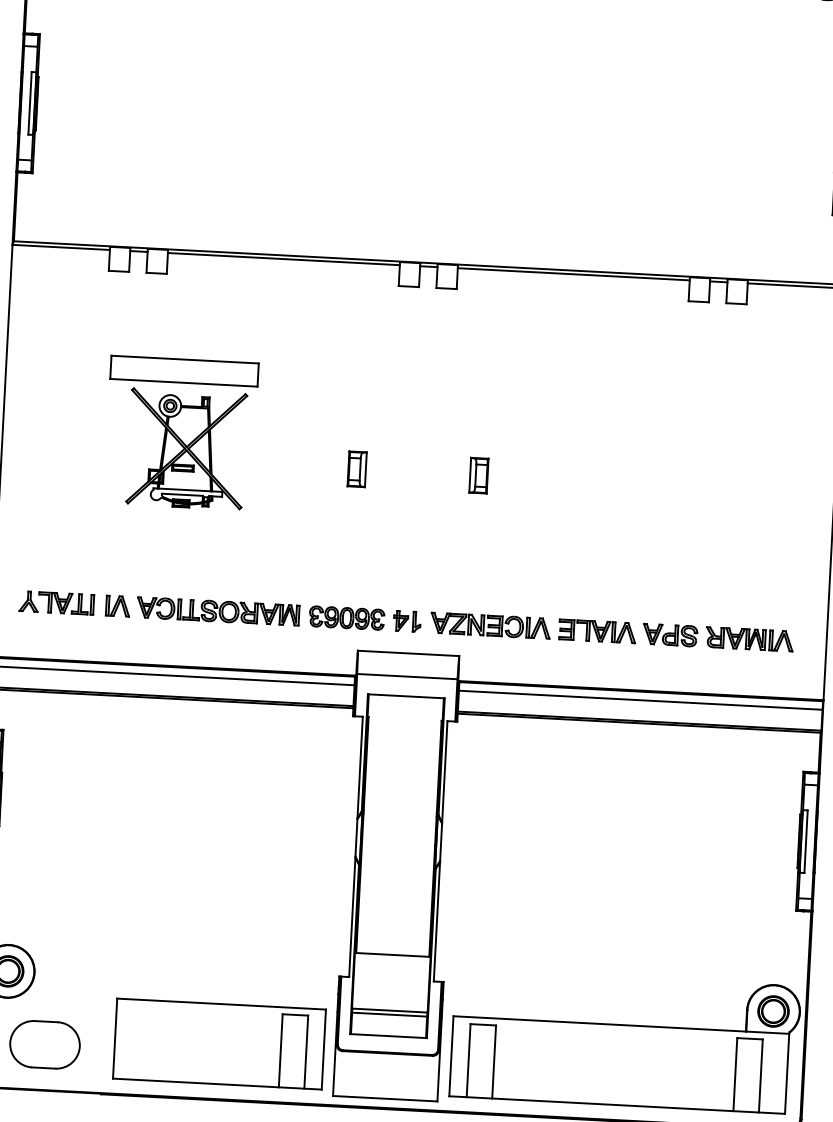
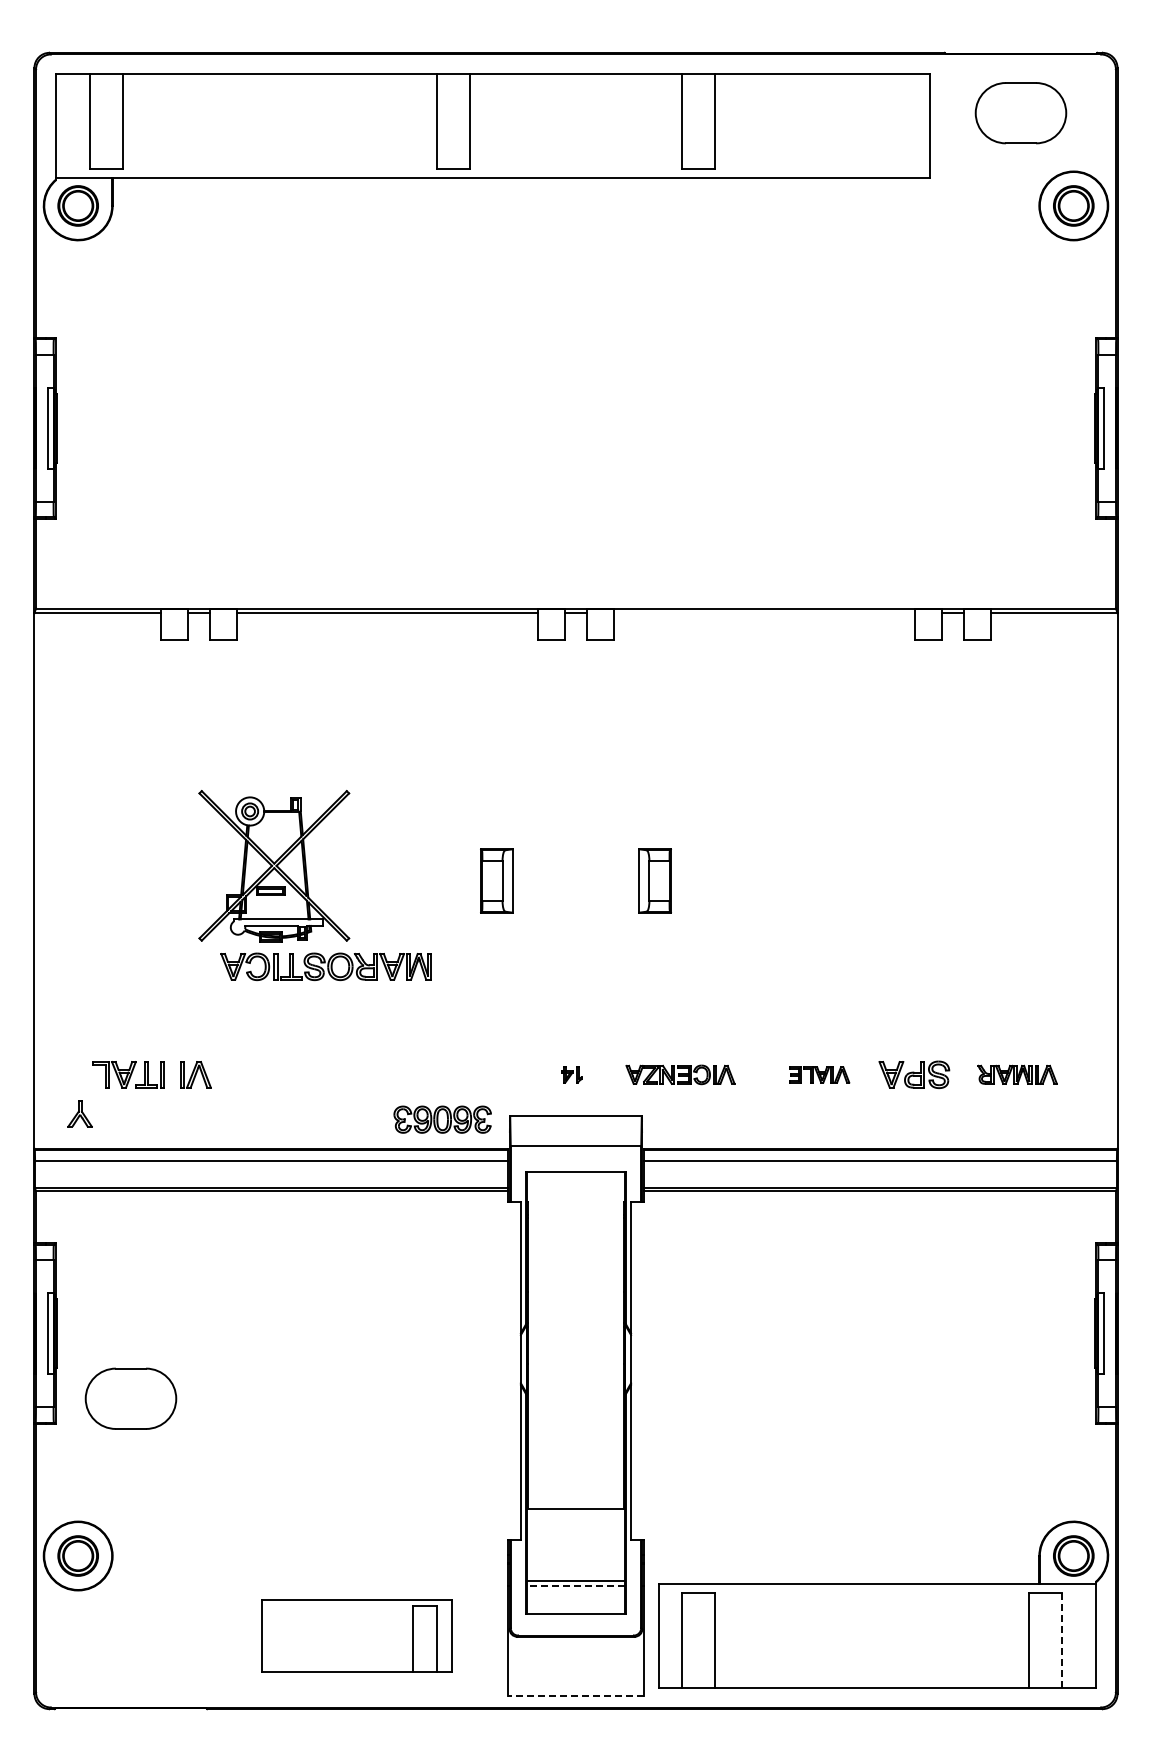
line: (573, 274) -> (764, 613), removed
part: (184, 371) -> (265, 765), removed
part: (356, 468) -> (496, 880), size x1.4
part: (479, 475) -> (655, 880), size x1.4
part: (28, 601) -> (79, 1113), moved
part: (217, 611) -> (325, 966), moved
part: (346, 617) -> (442, 1119), moved
part: (406, 621) -> (571, 1074), size x0.6
part: (490, 625) -> (680, 1074), size x0.7
part: (597, 631) -> (819, 1074), size x0.6
part: (749, 639) -> (1017, 1074), size x0.7
line: (390, 1014) -> (576, 1586), solid -> dashed
part: (219, 1043) -> (357, 1635), size x0.7
part: (44, 1044) -> (130, 1398), moved
line: (760, 1075) -> (1061, 1640), solid -> dashed
line: (385, 1098) -> (576, 1695), solid -> dashed

